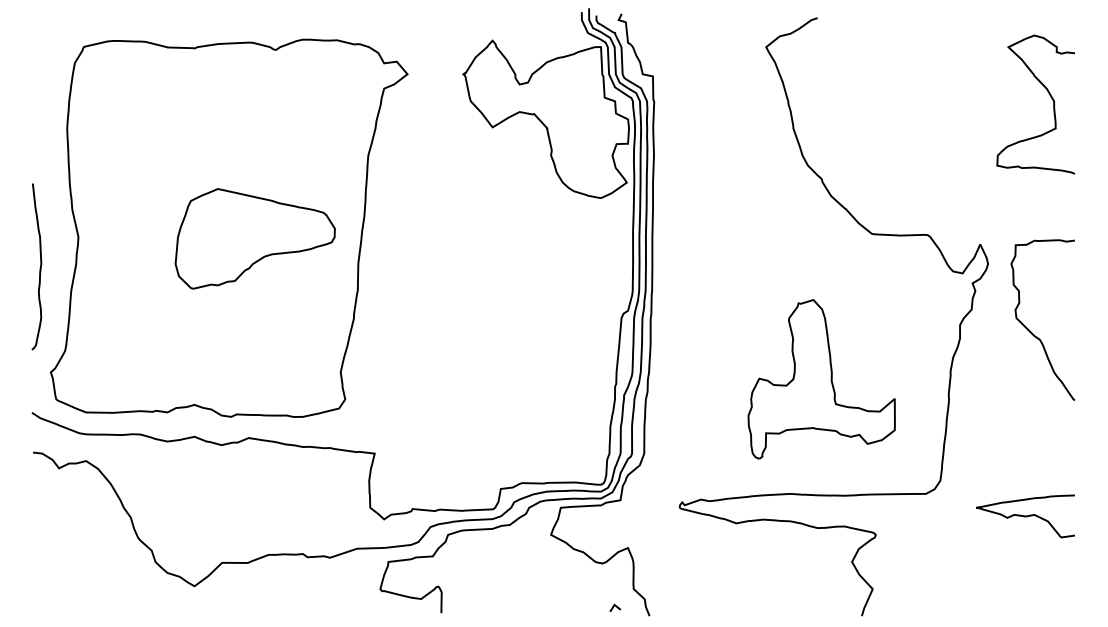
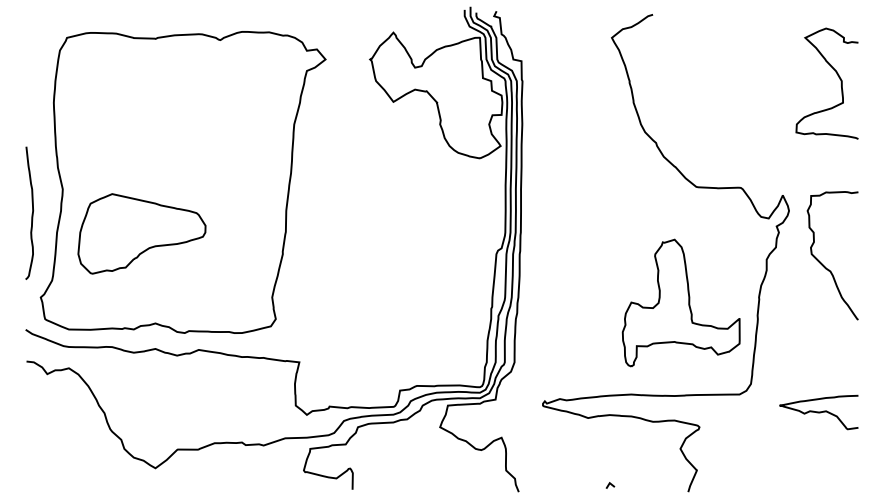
part: (254, 238) -> (141, 233), moved
part: (820, 378) -> (680, 302), moved
line: (615, 606) -> (610, 484), moved

